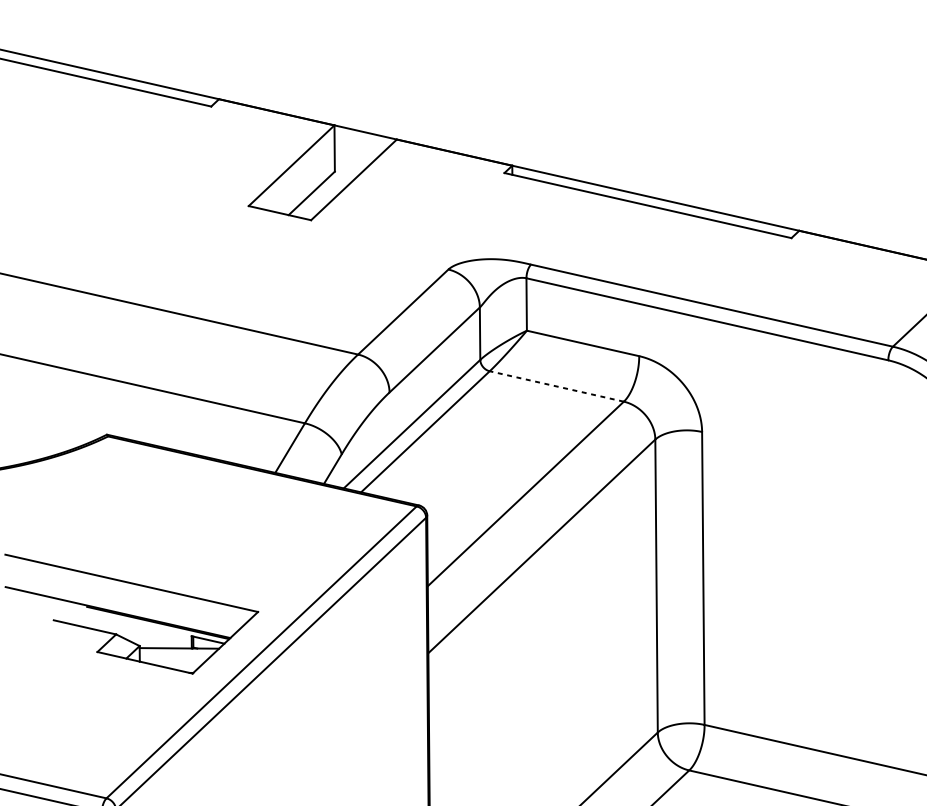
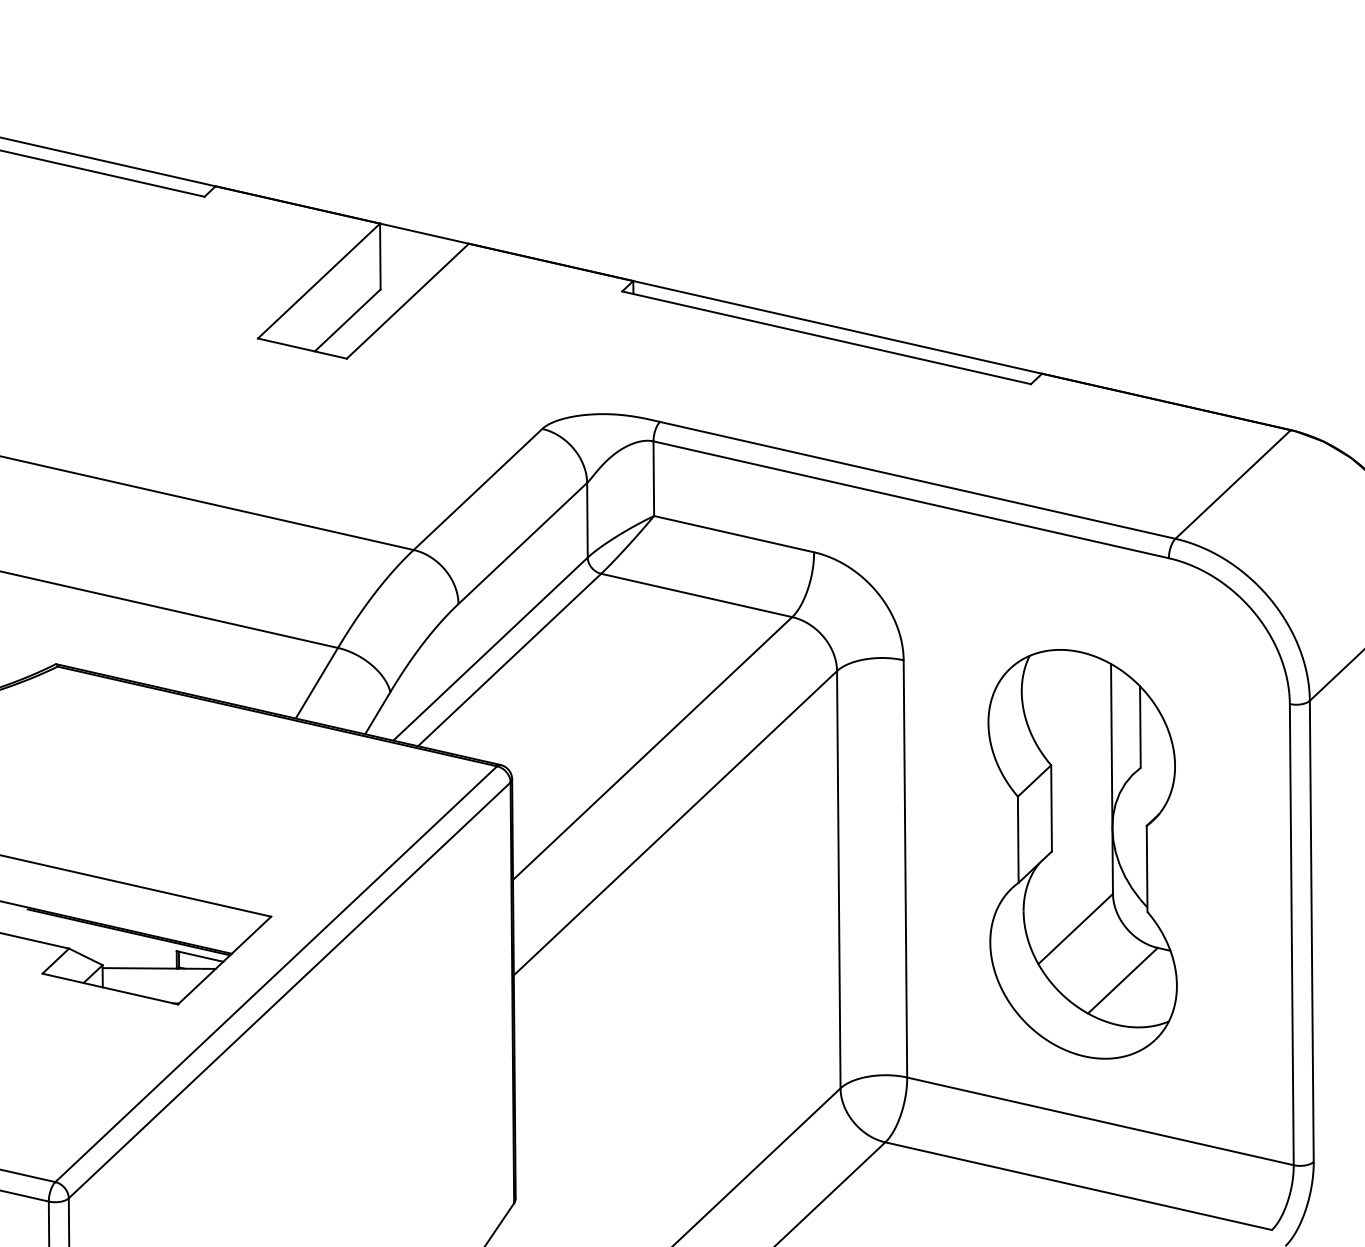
line: (556, 386) -> (696, 595), dashed -> solid
part: (827, 568) -> (1082, 854), added

